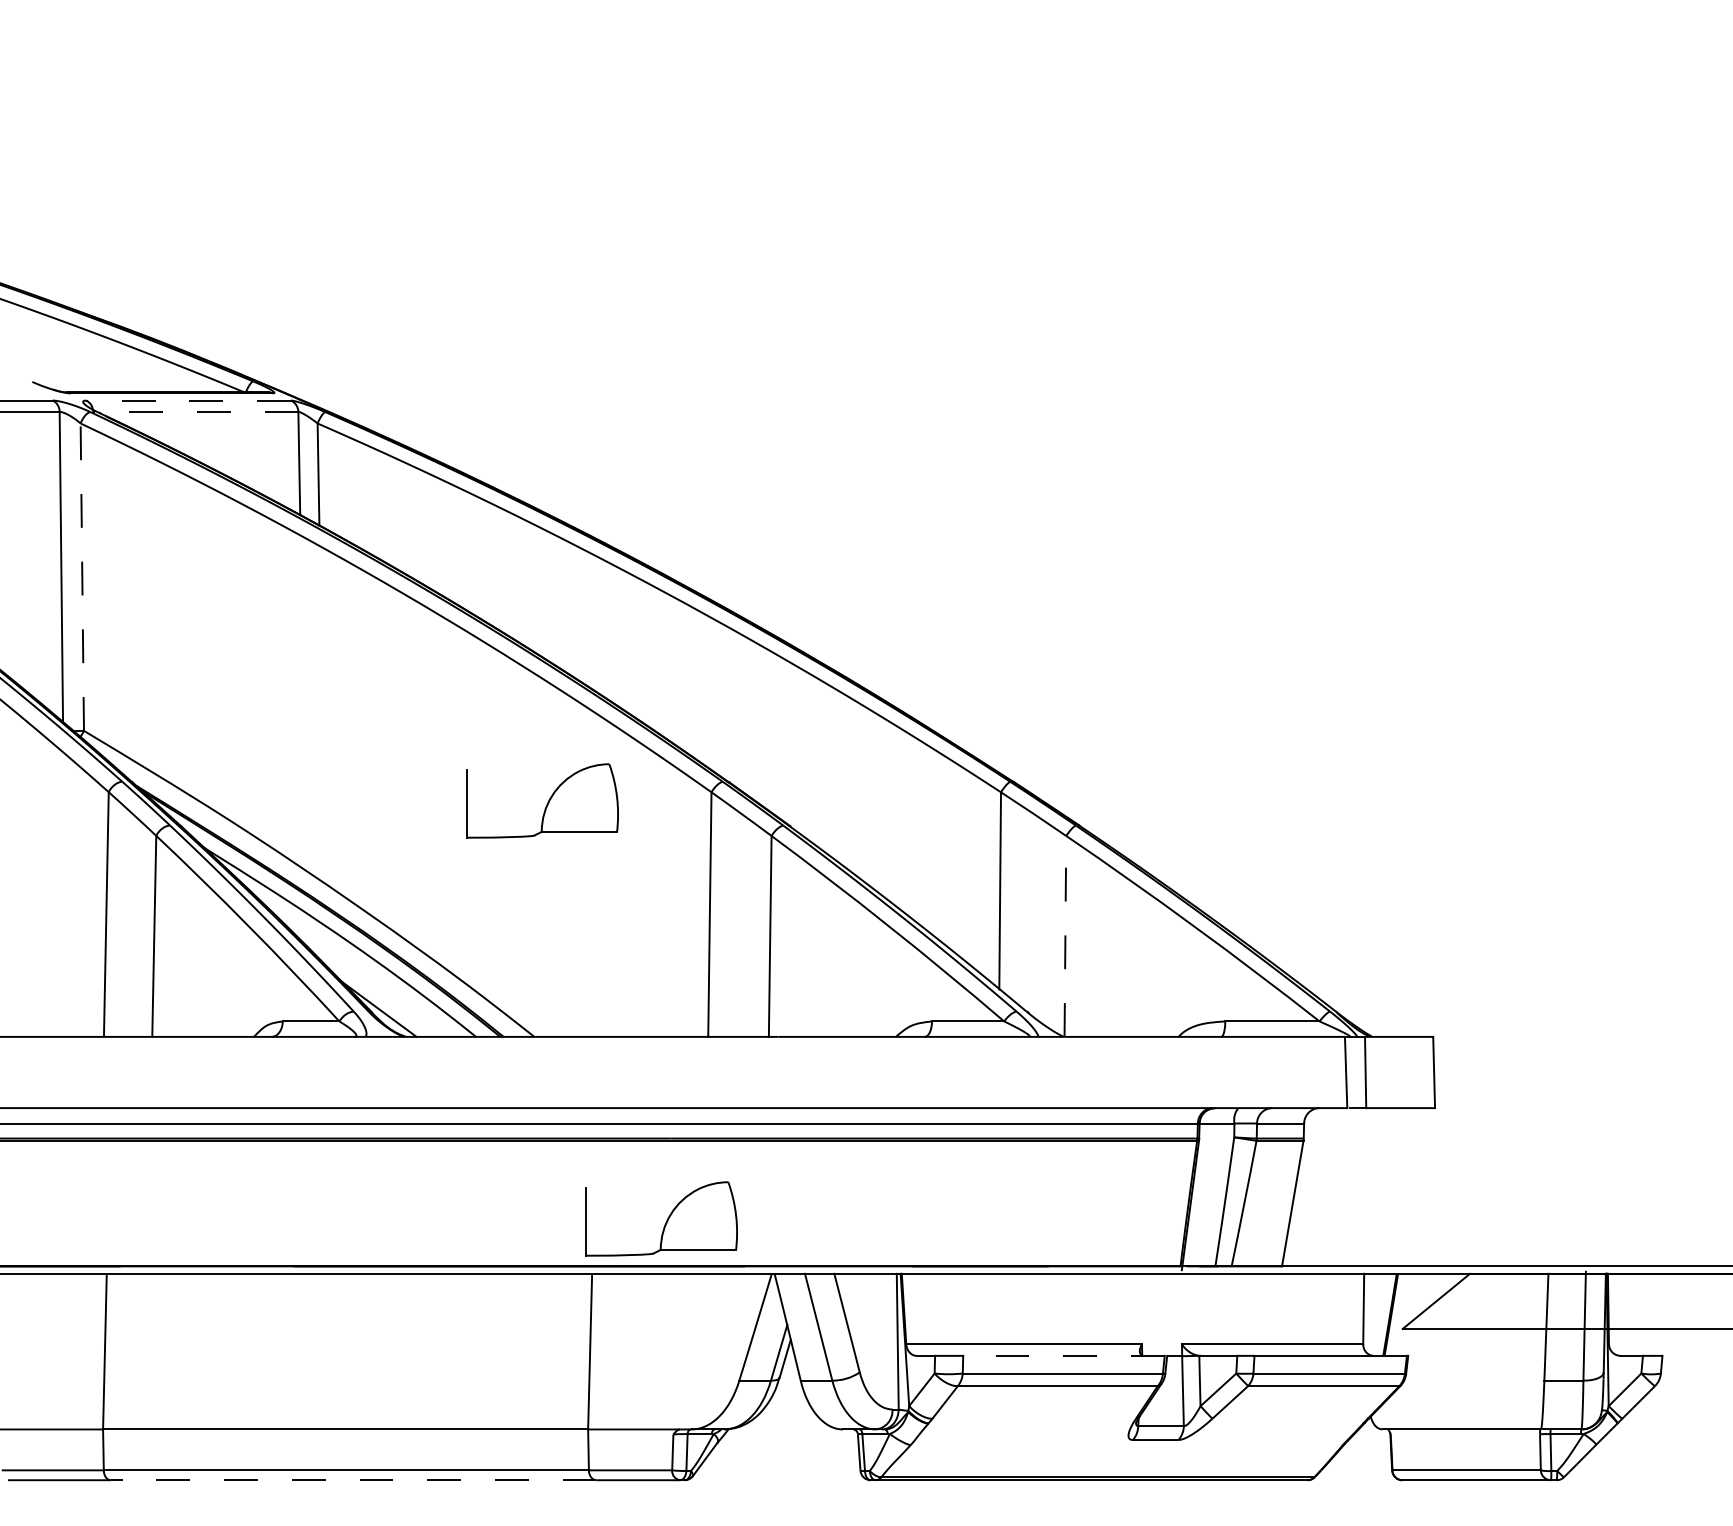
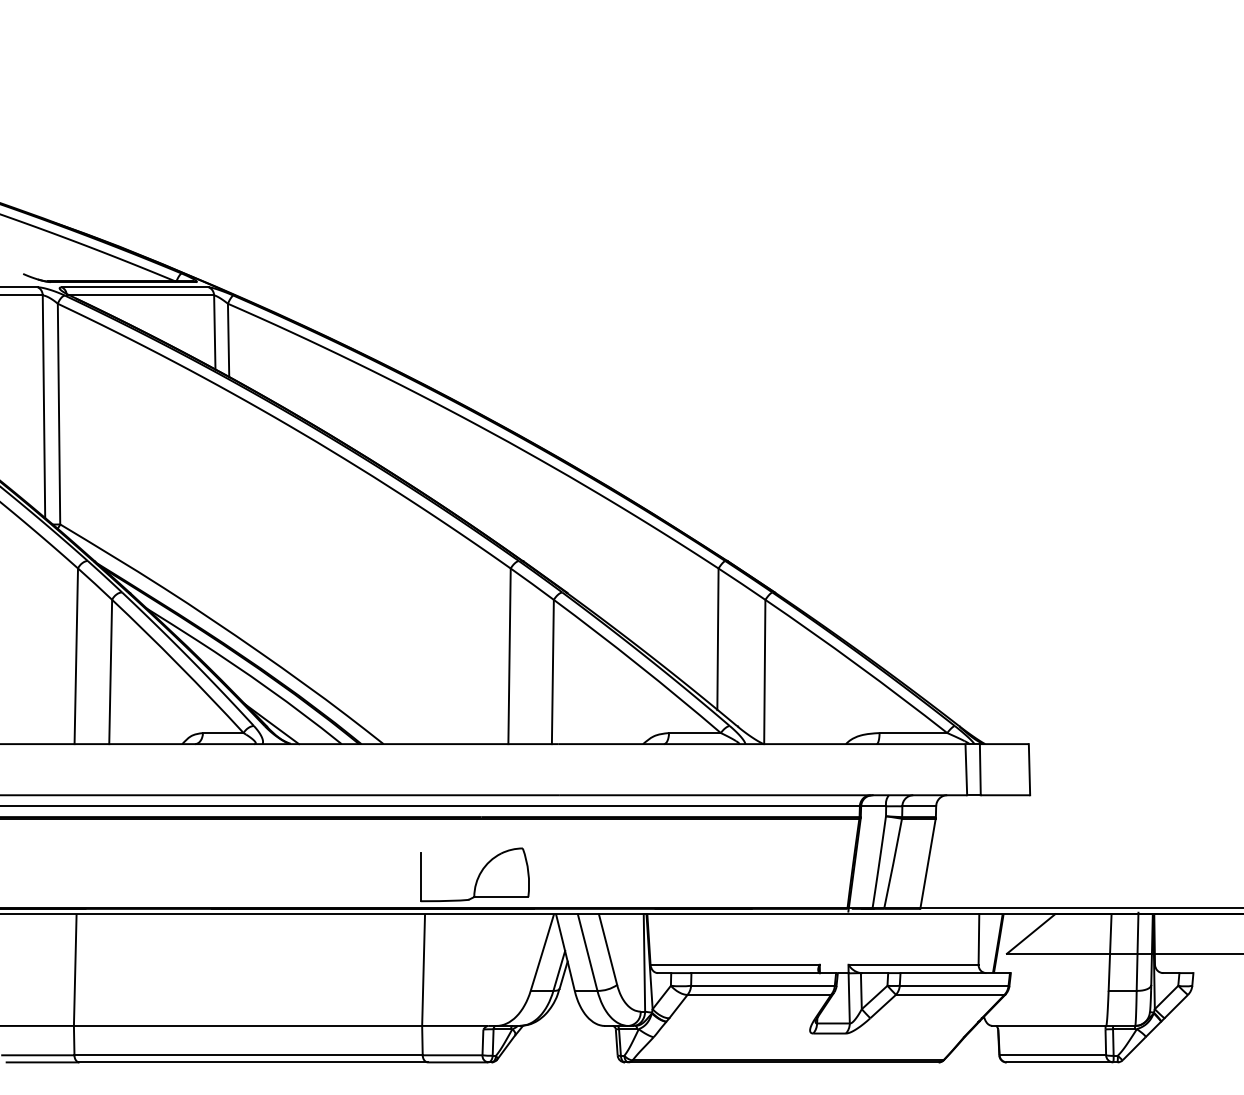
line: (188, 400) -> (135, 287), dashed -> solid
line: (195, 411) -> (140, 295), dashed -> solid
line: (82, 577) -> (59, 414), dashed -> solid
part: (542, 800) -> (389, 574), removed
line: (1065, 935) -> (764, 671), dashed -> solid
line: (1063, 1355) -> (763, 972), dashed -> solid
line: (353, 1480) -> (253, 1062), dashed -> solid

